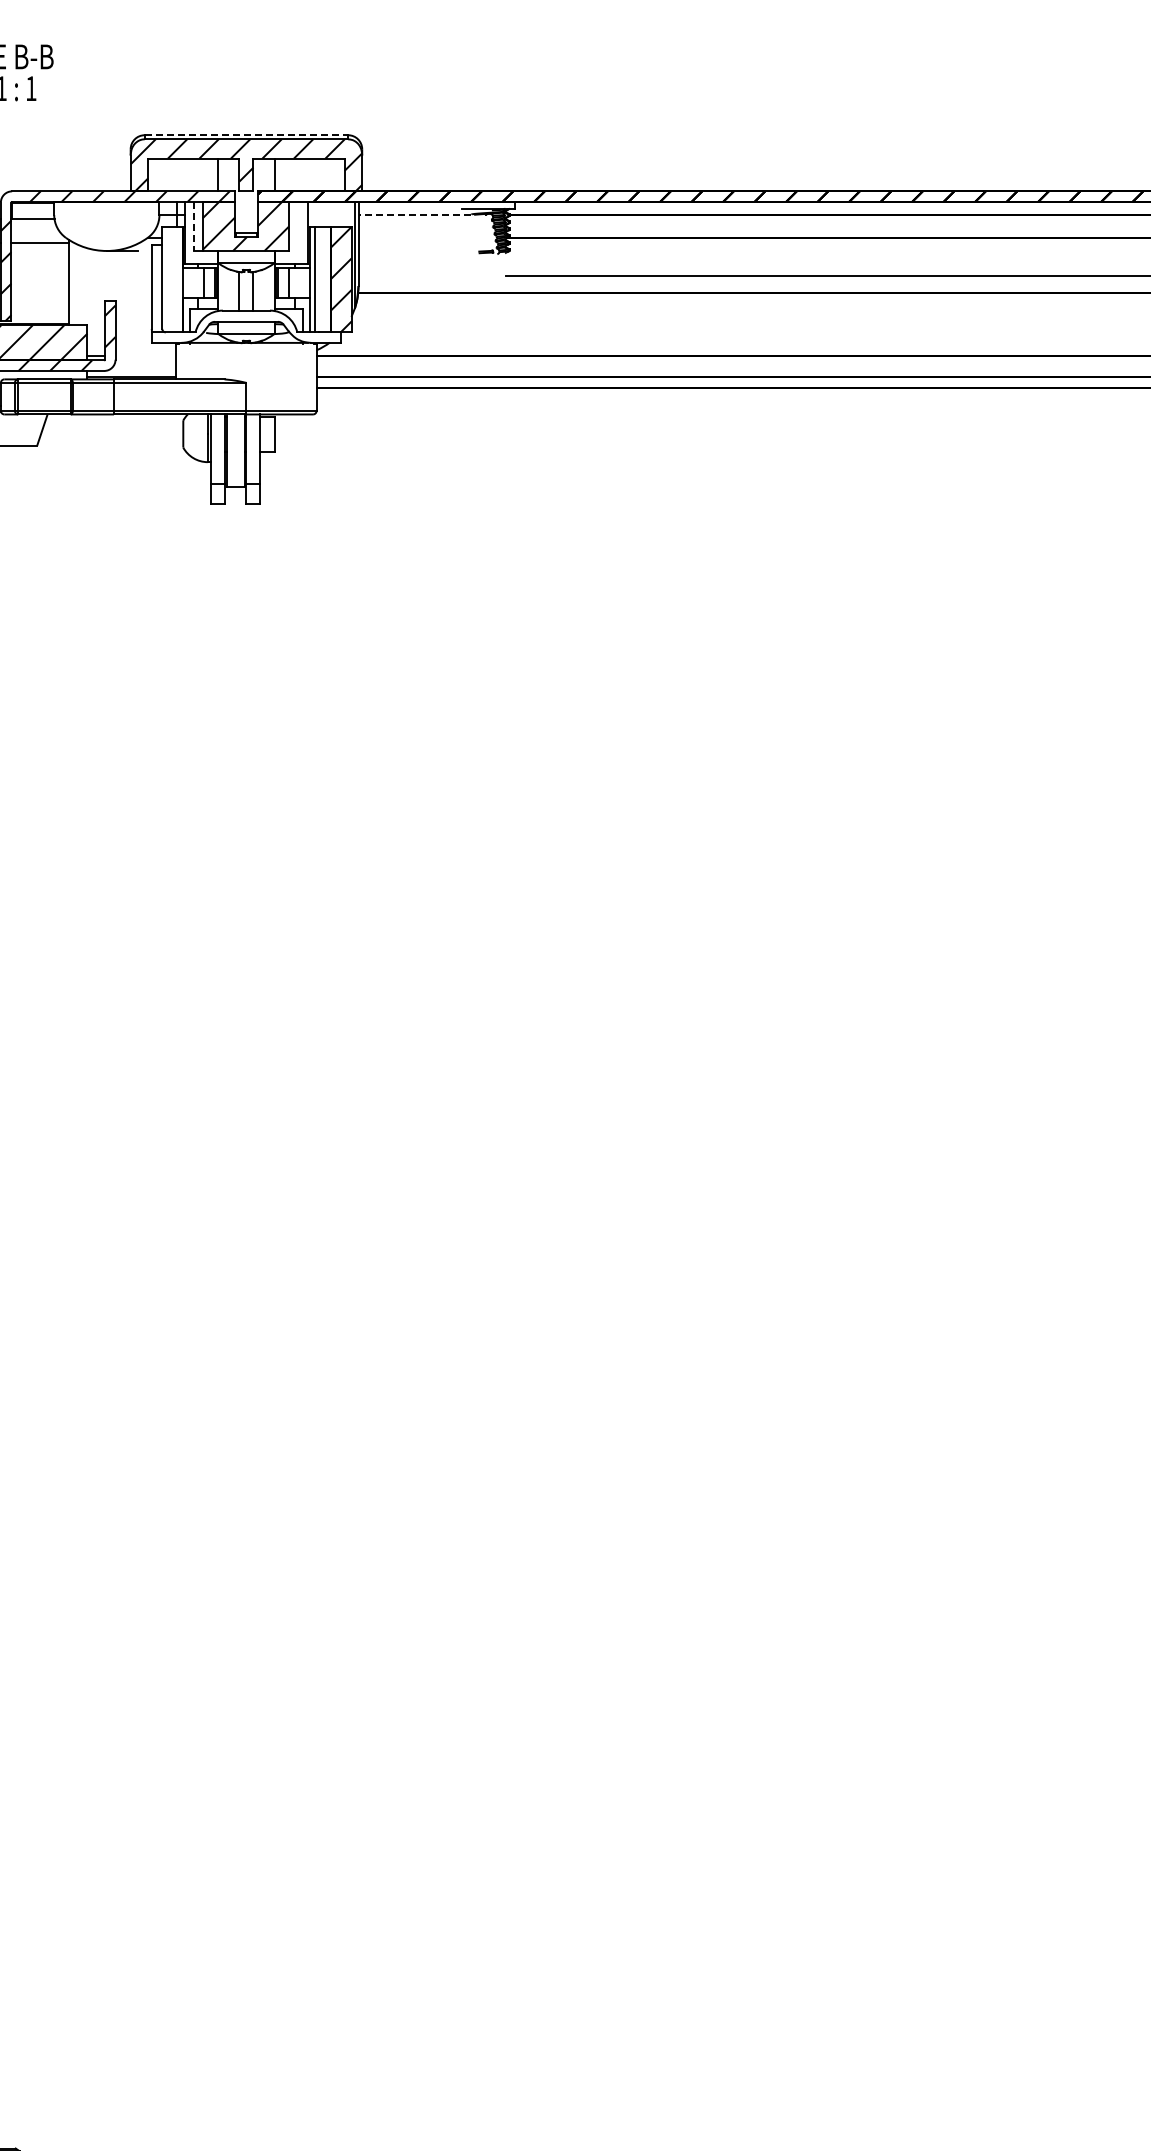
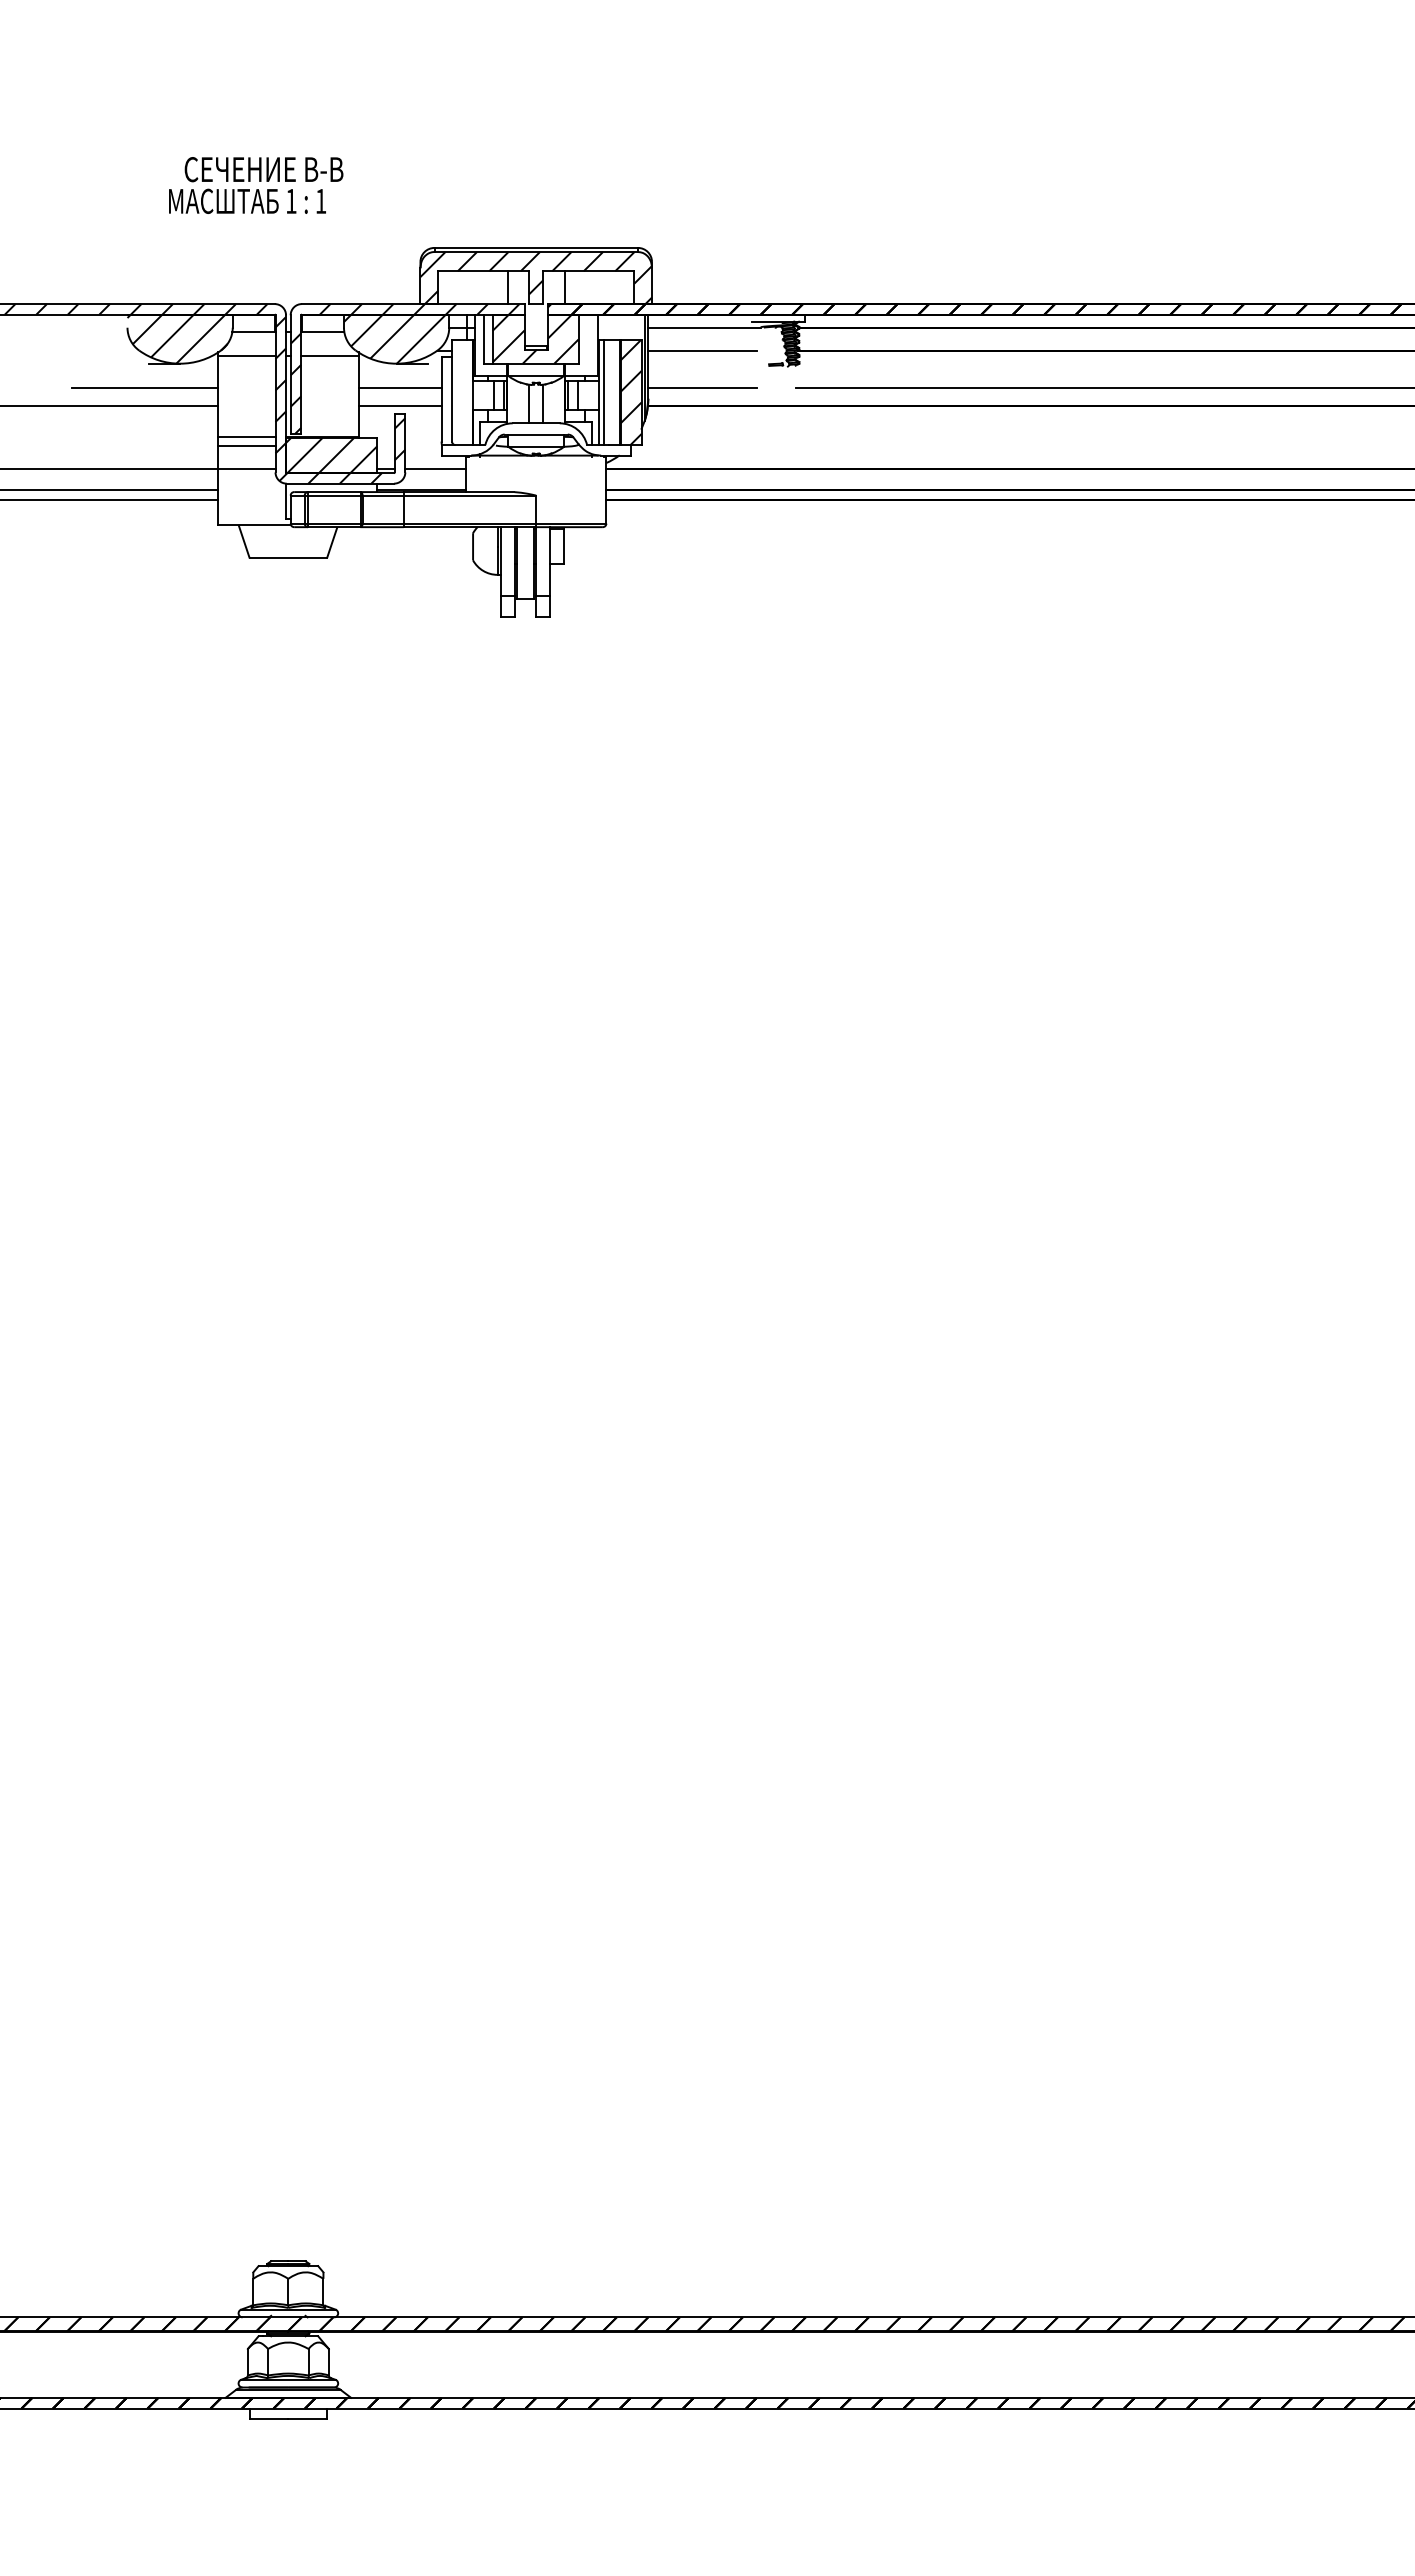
line: (246, 134) -> (536, 247), dashed -> solid
line: (414, 214) -> (704, 327), dashed -> solid
hatch: (104, 225) -> (394, 338), added
line: (193, 226) -> (483, 339), dashed -> solid
line: (412, 237) -> (702, 350), added
line: (109, 275) -> (399, 388), added
line: (412, 275) -> (702, 388), added
line: (109, 292) -> (399, 405), added
line: (145, 355) -> (435, 468), added

